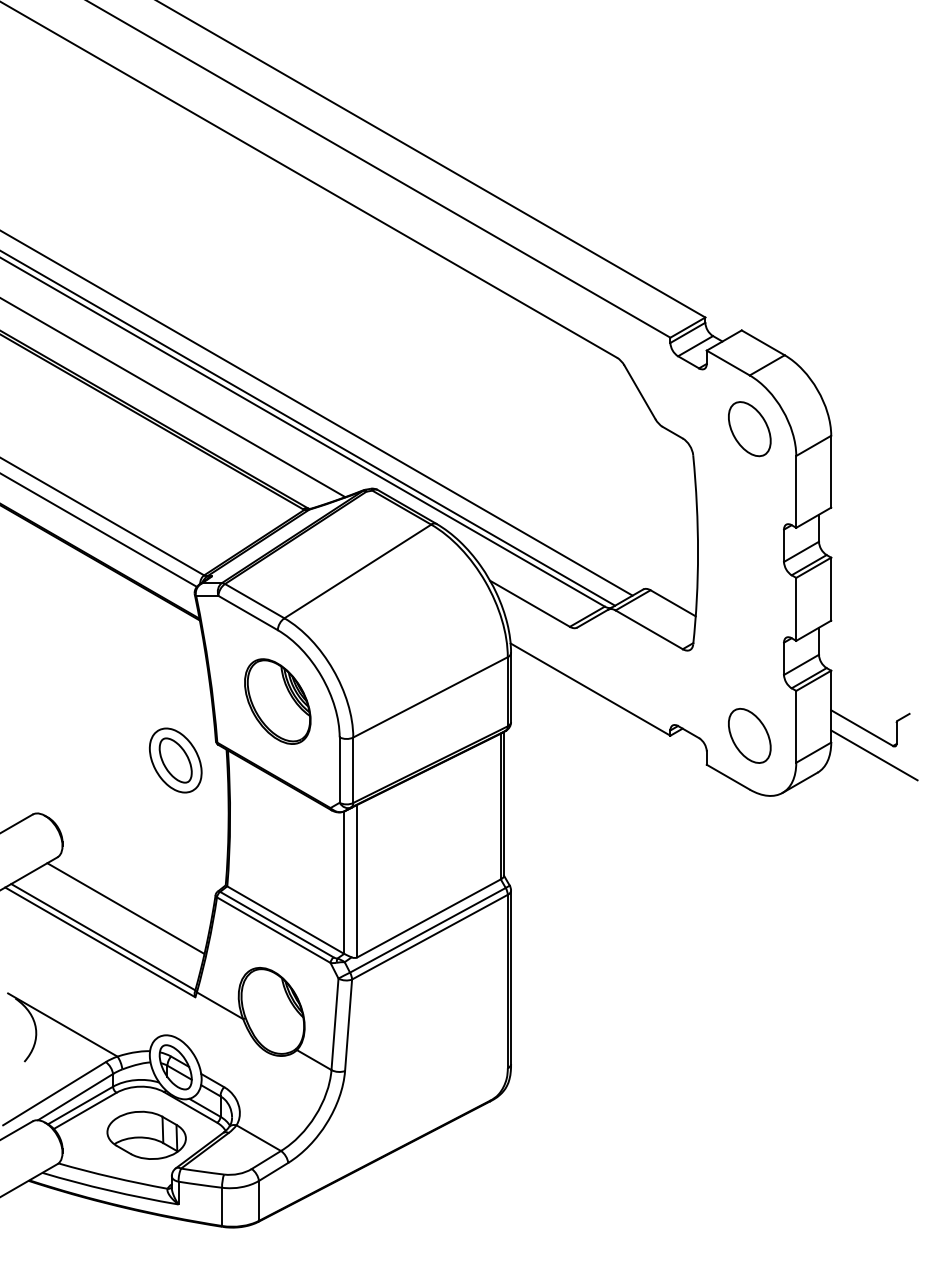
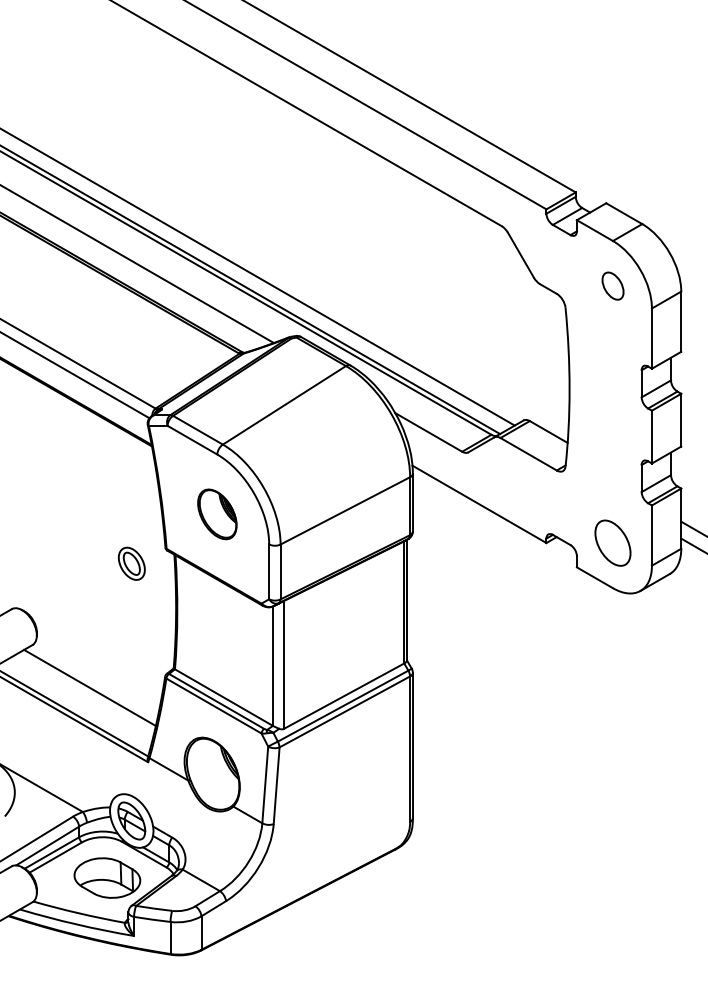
part: (749, 429) -> (612, 286), size x0.6
part: (277, 701) -> (217, 514), size x0.7
part: (175, 760) -> (131, 563), size x0.6

